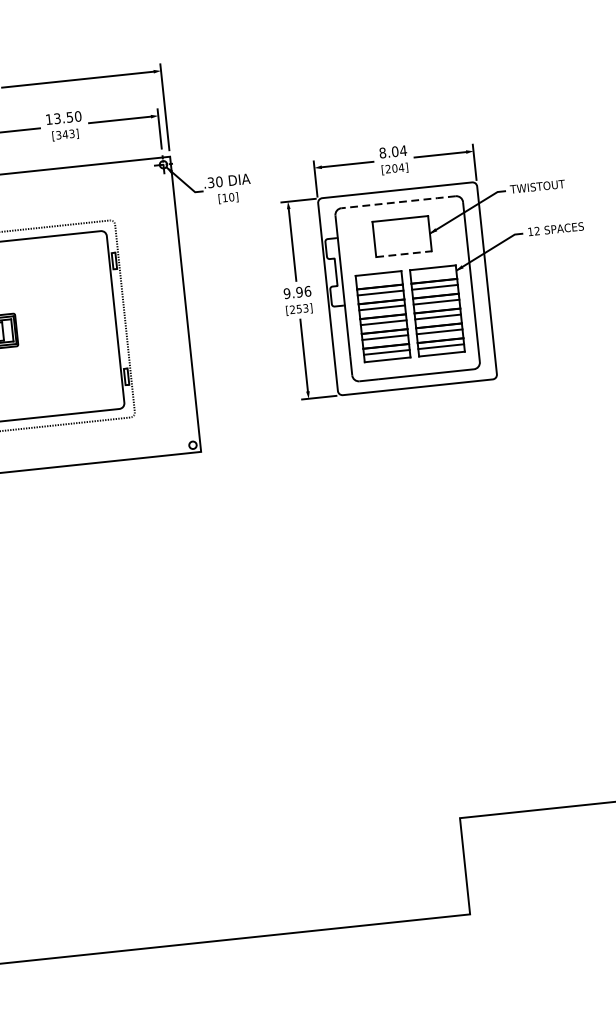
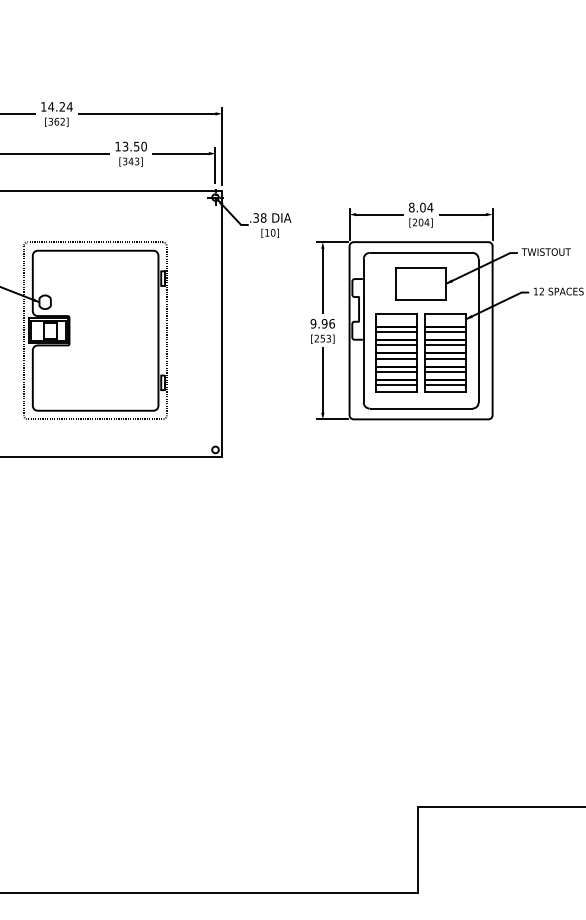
text: (219, 181) -> (263, 217), .30 -> .38
line: (398, 201) -> (421, 252), dashed -> solid
line: (404, 254) -> (421, 299), dashed -> solid

